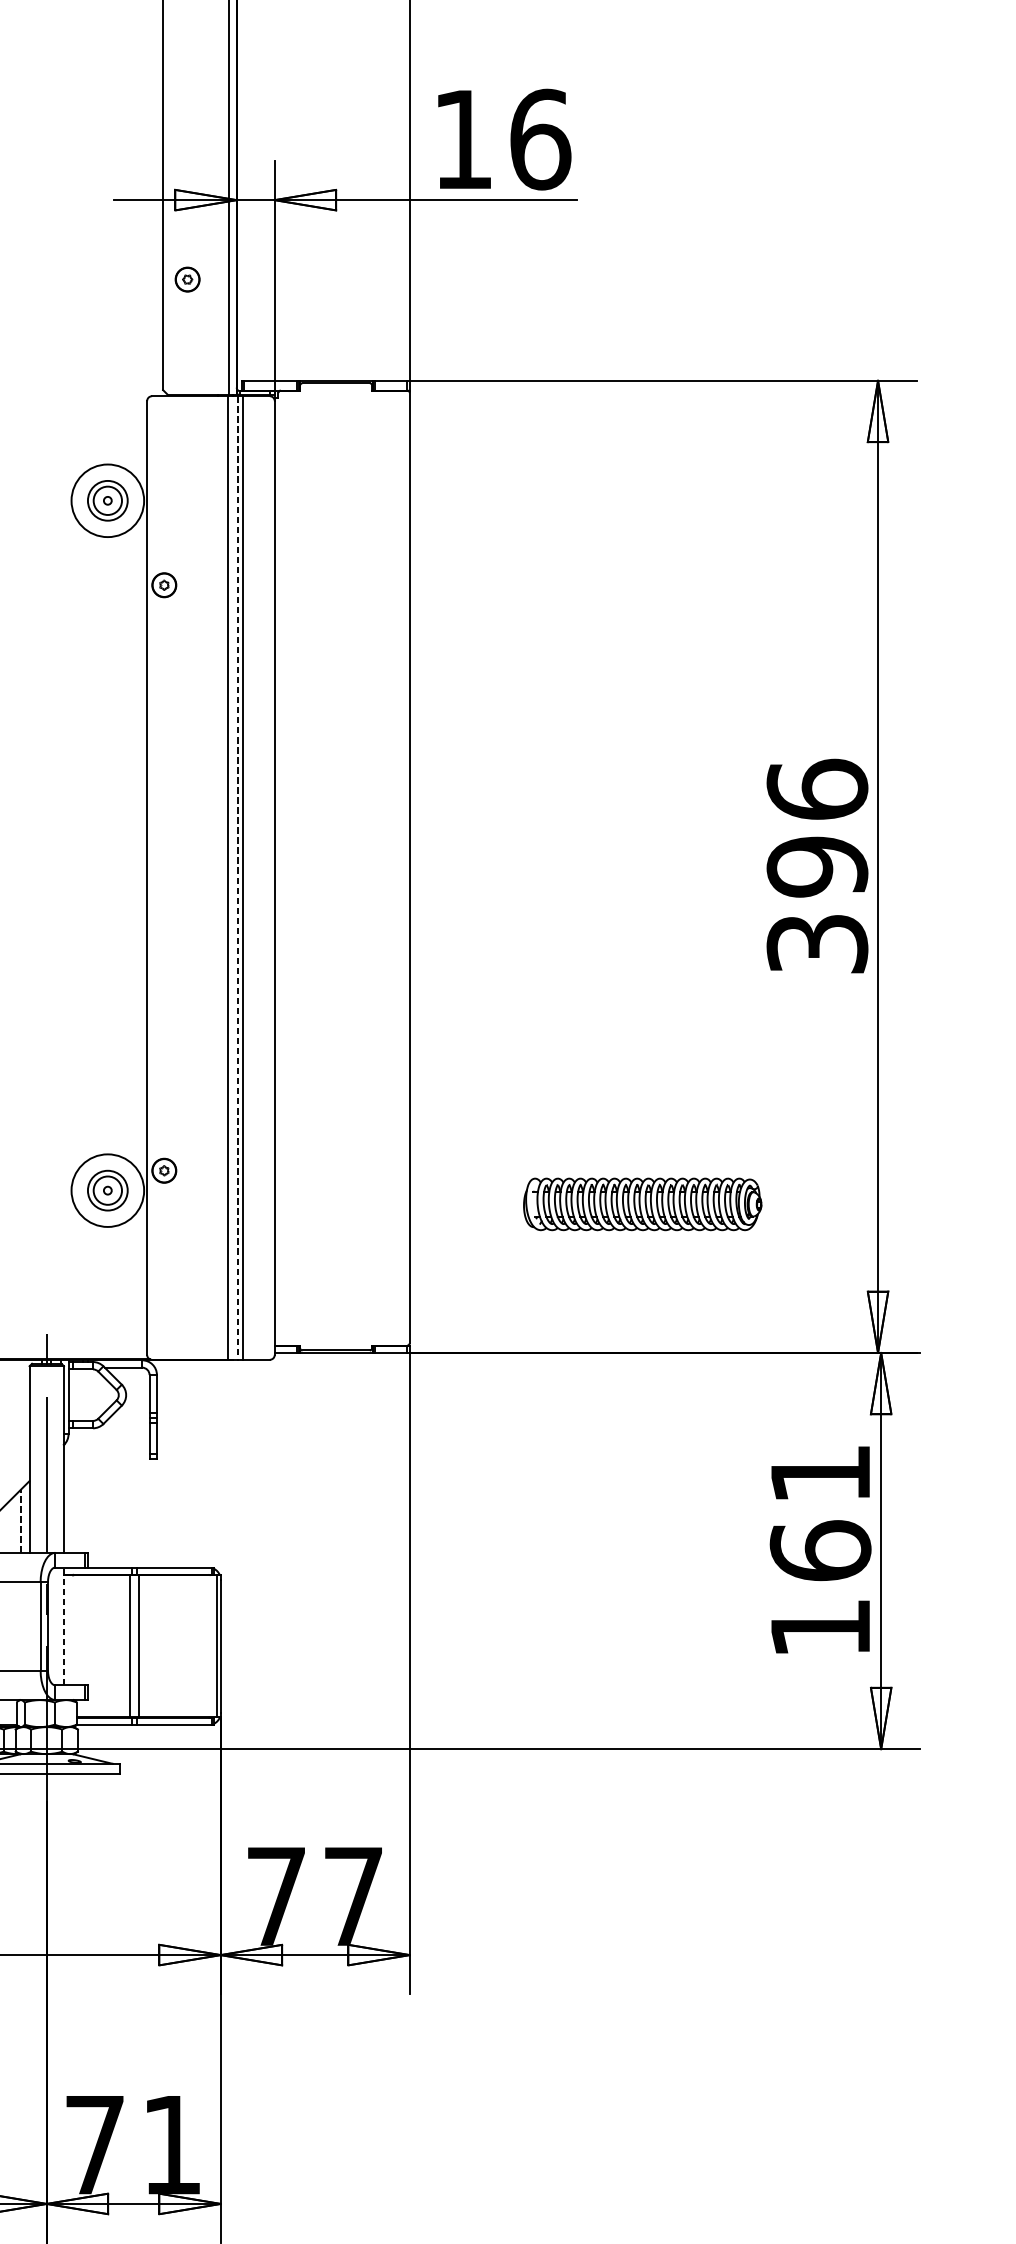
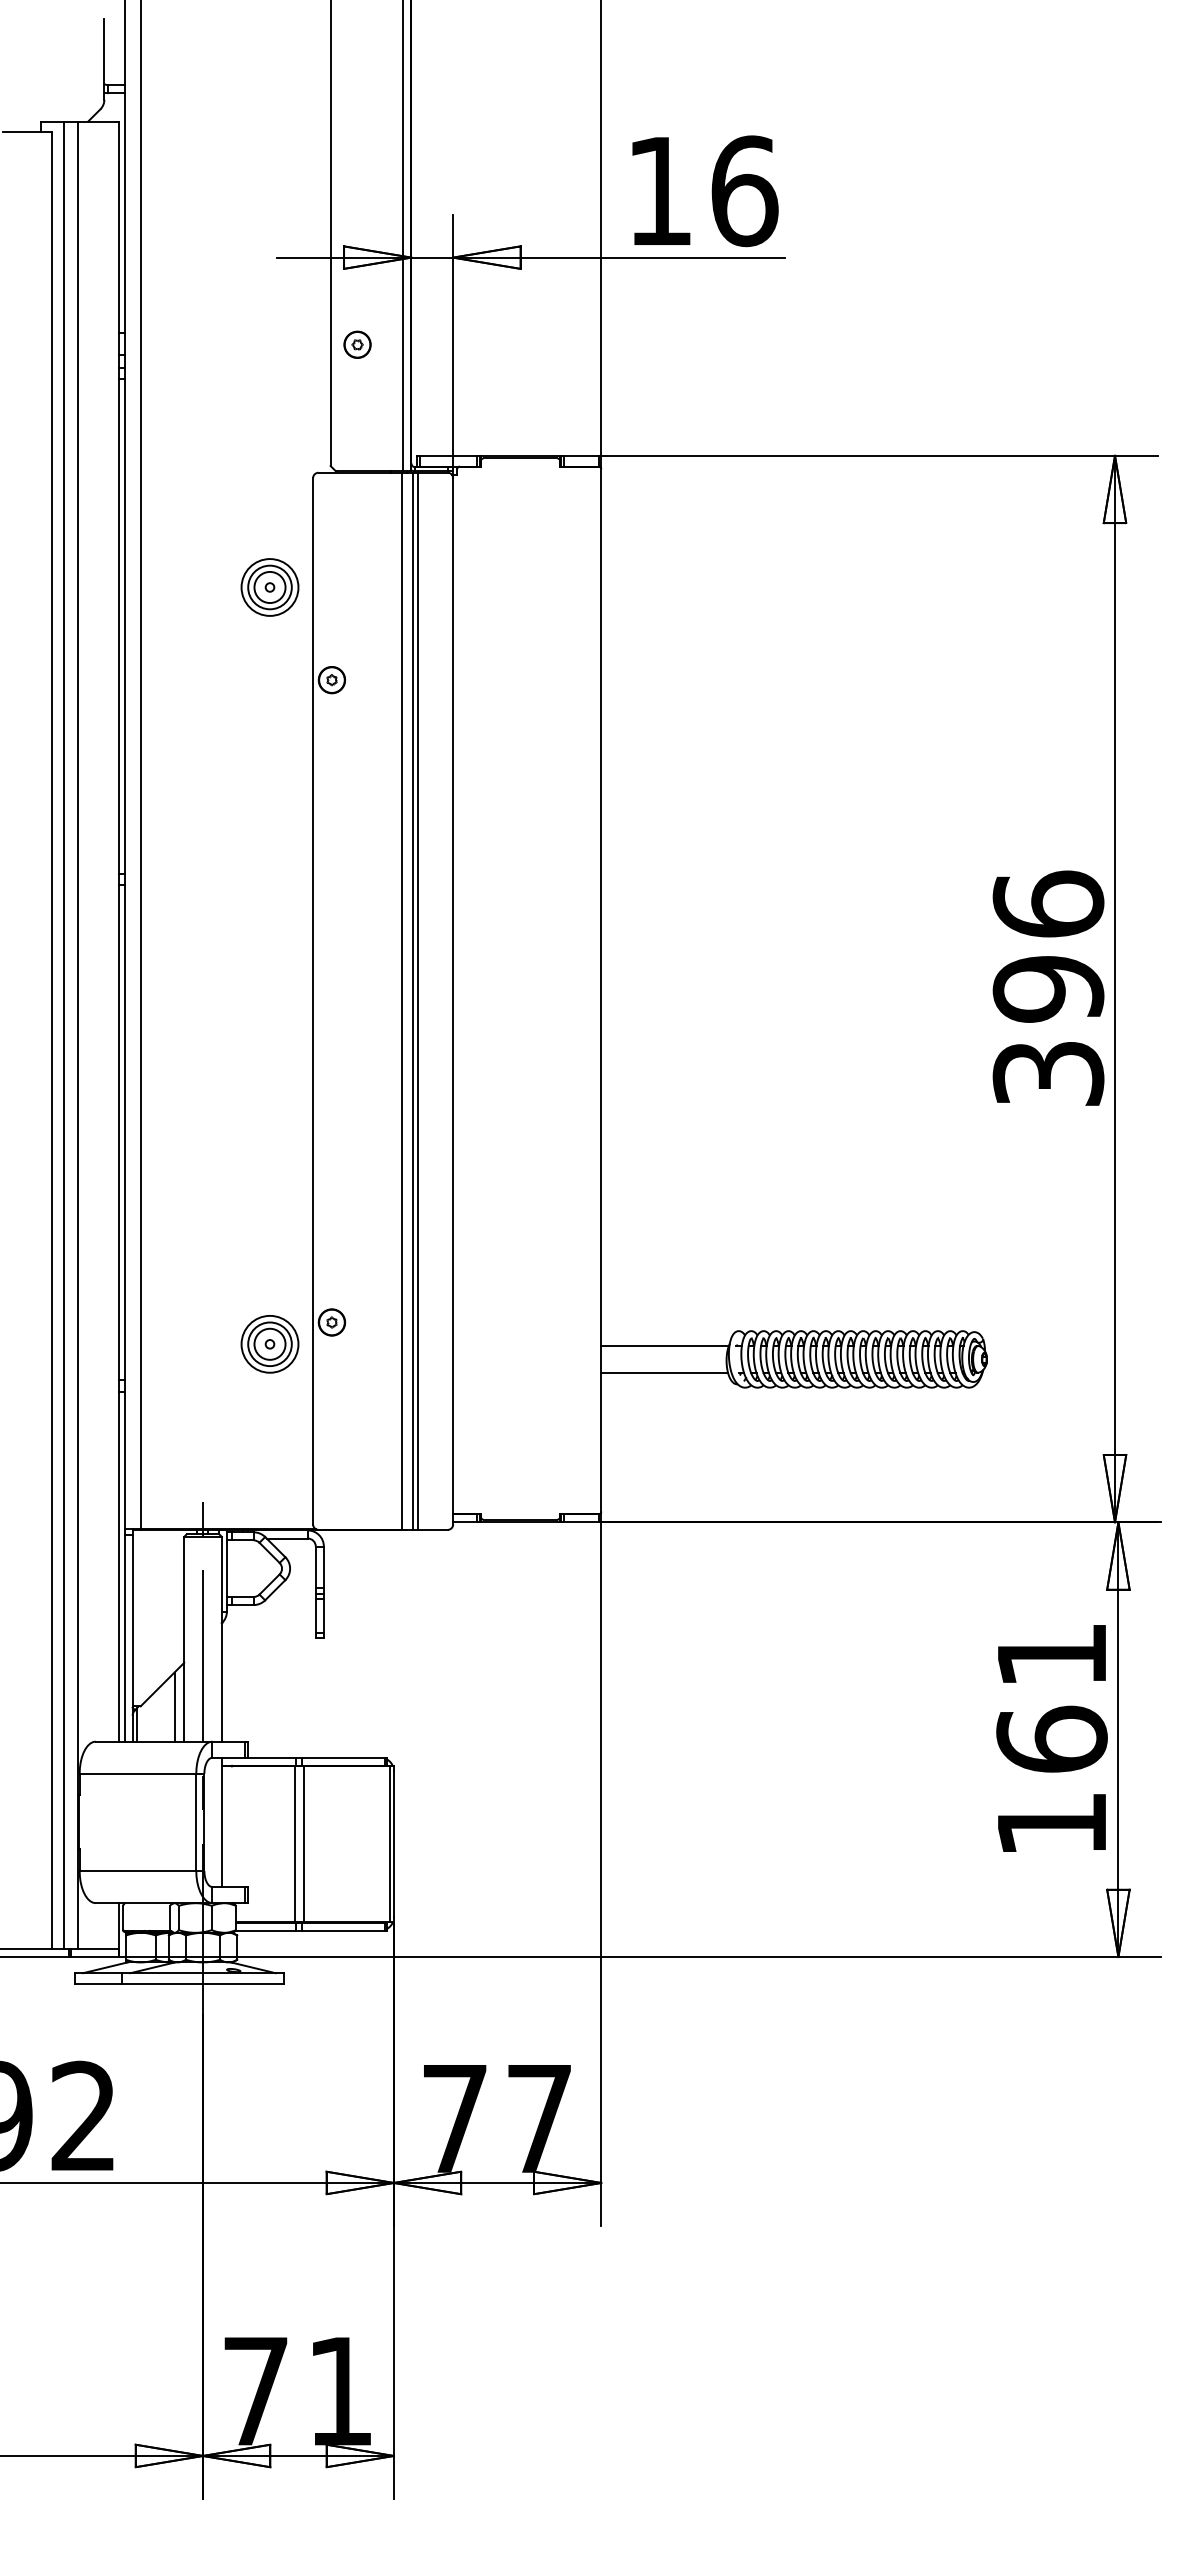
circle: (107, 500) -> (269, 587), size x0.71
line: (237, 878) -> (412, 1001), dashed -> solid
circle: (107, 1189) -> (269, 1343), size x0.71
line: (467, 1191) -> (664, 1345), added
line: (467, 1216) -> (664, 1372), added
line: (20, 1521) -> (174, 1707), dashed -> solid
line: (63, 1626) -> (221, 1822), dashed -> solid

